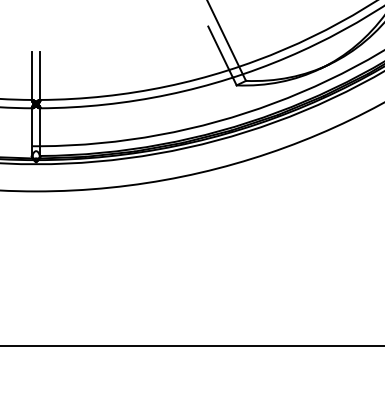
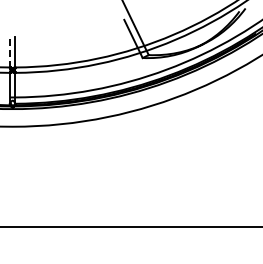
line: (32, 76) -> (10, 52), solid -> dashed

